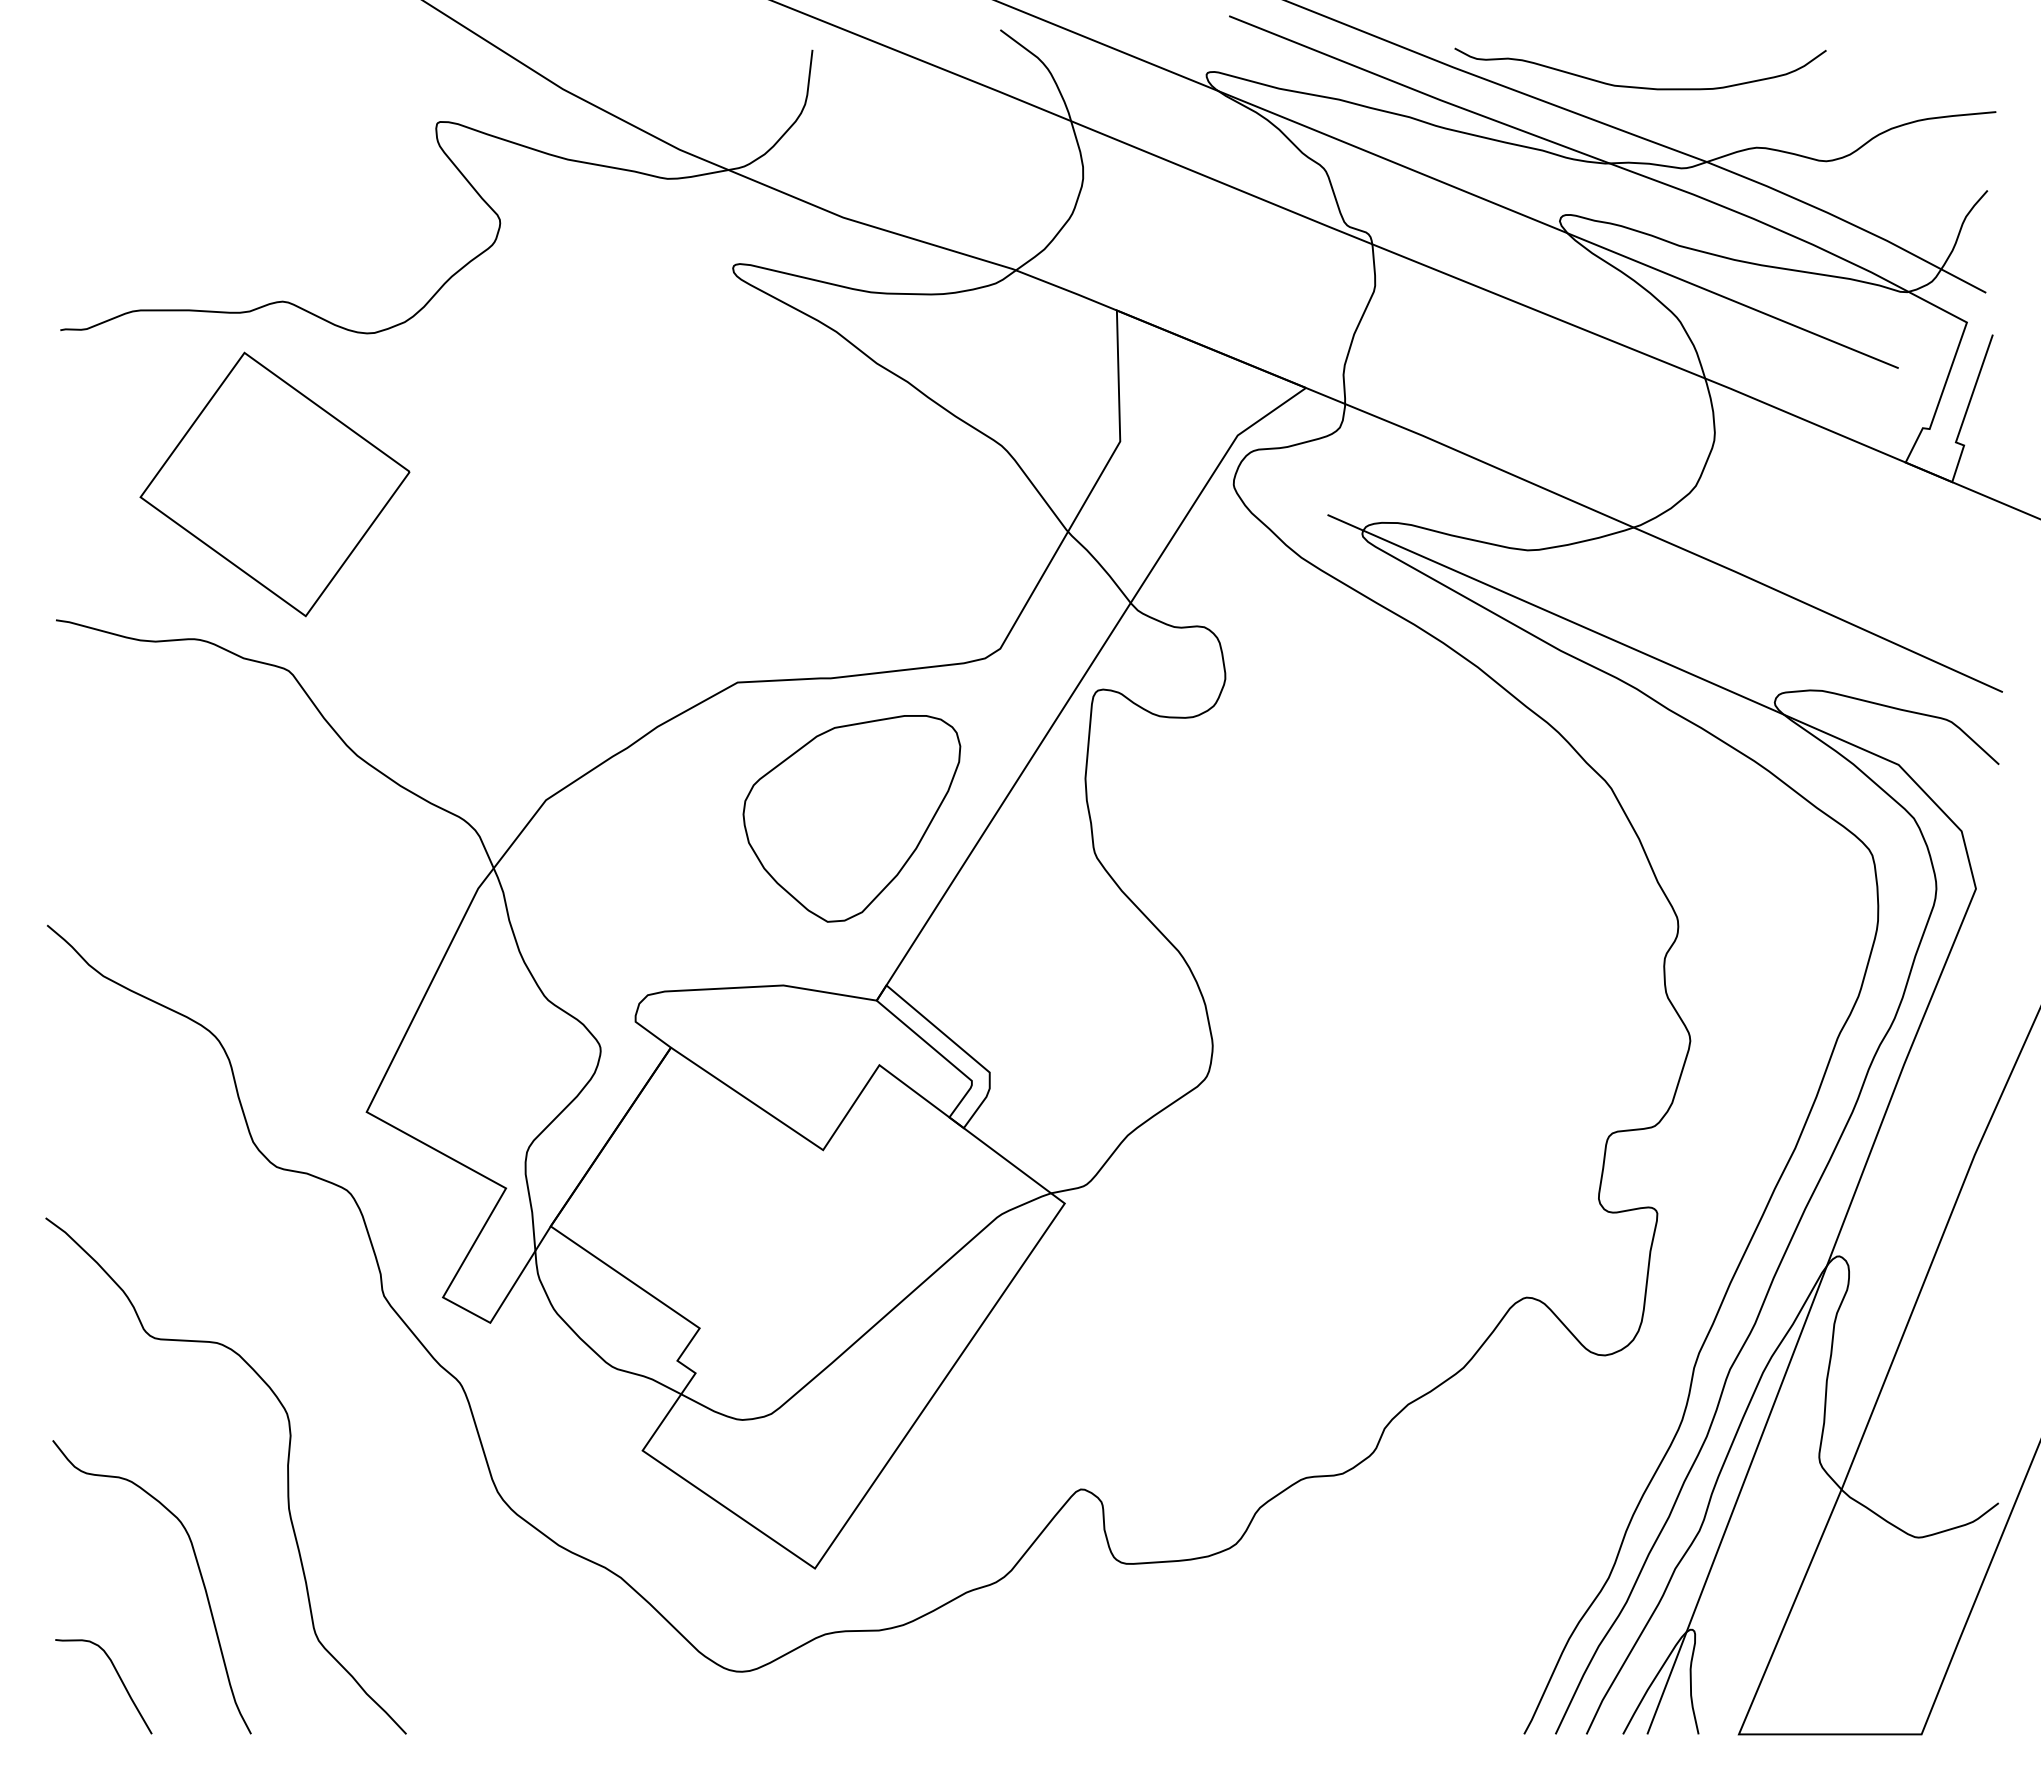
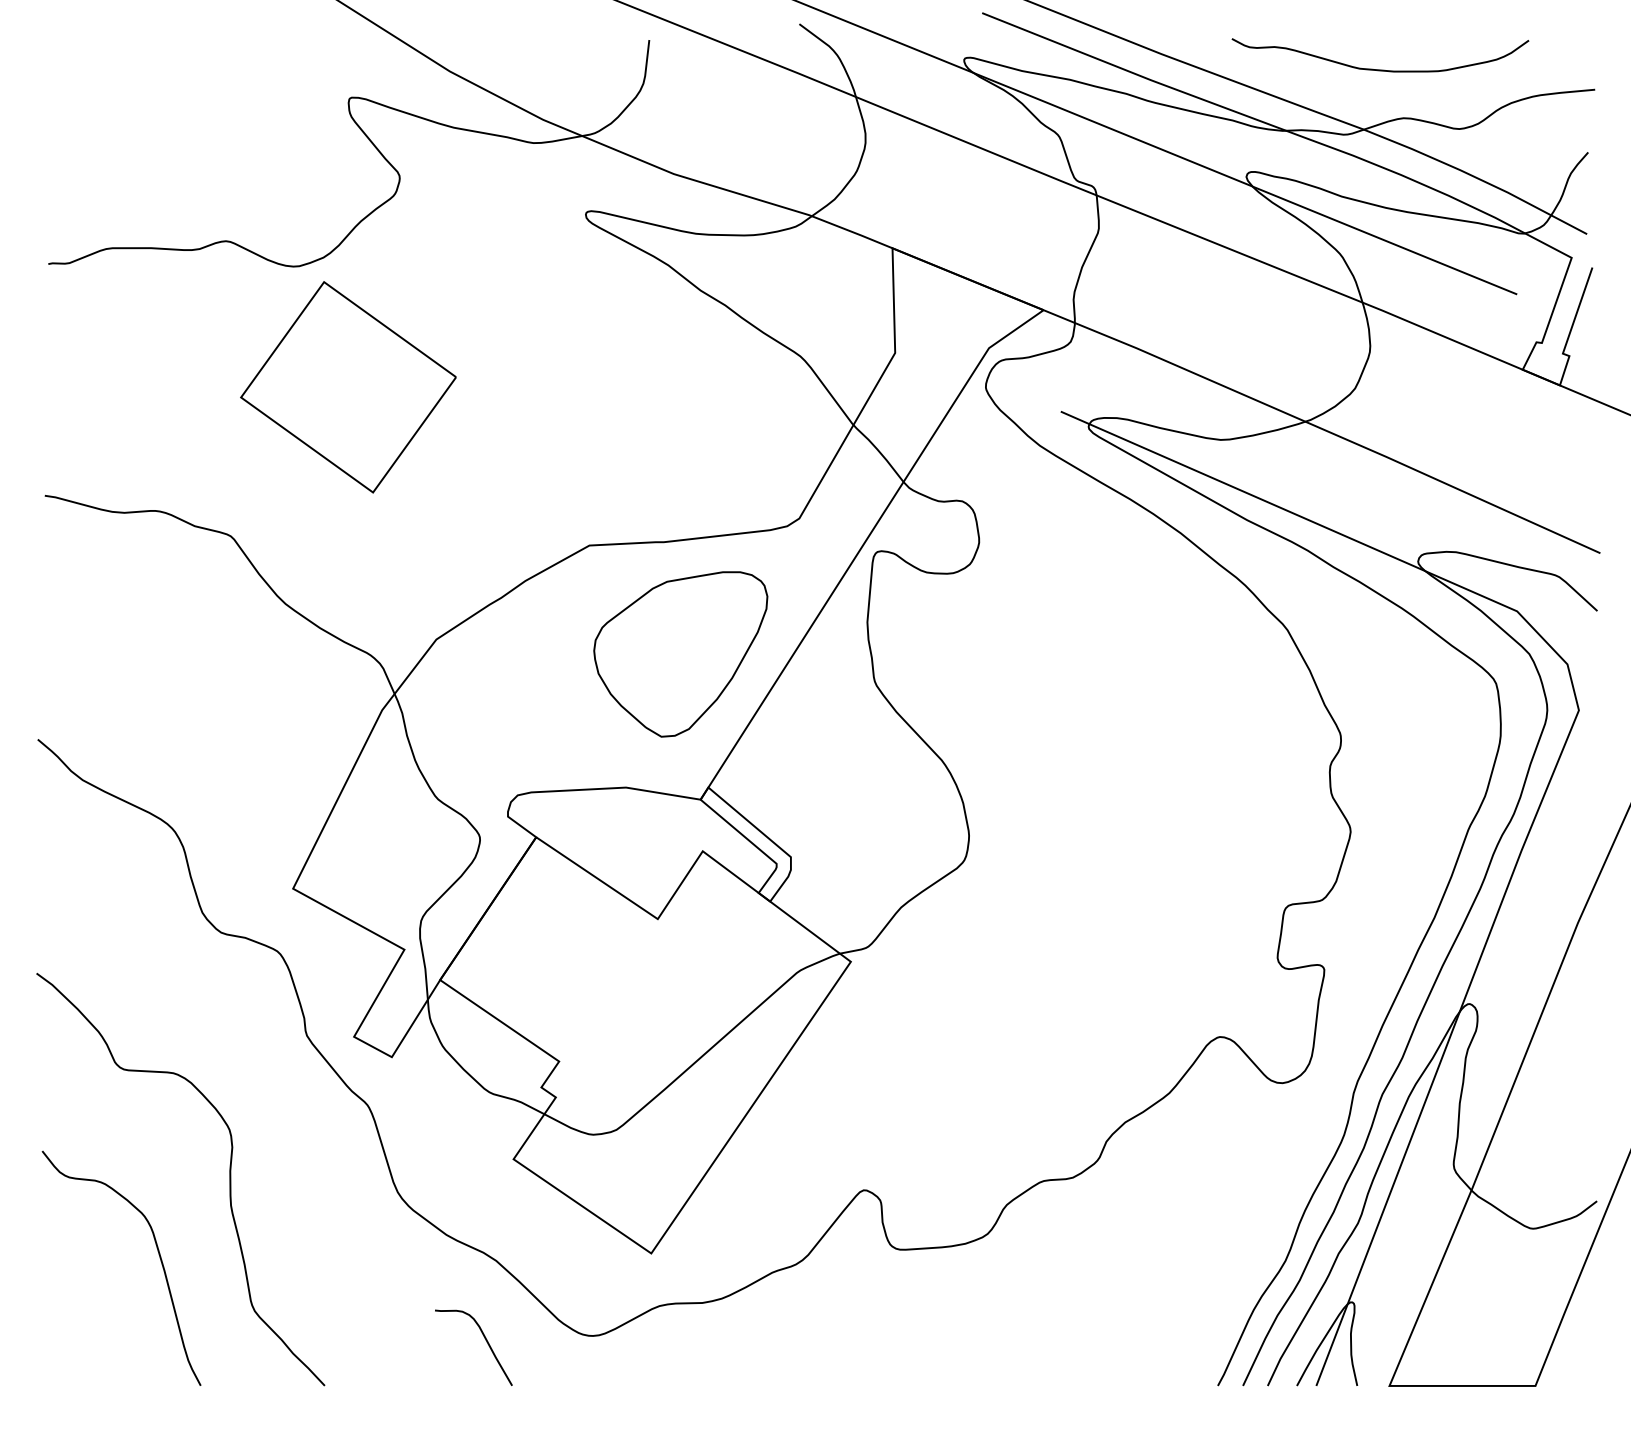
curve: (1639, 86) -> (1379, 69), moved
part: (274, 484) -> (348, 387), moved
curve: (117, 1675) -> (484, 1338), moved

